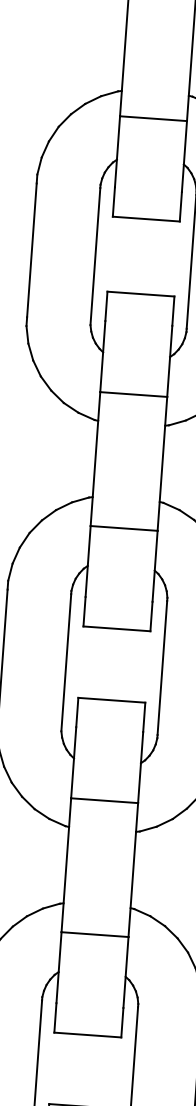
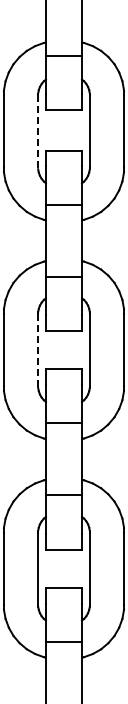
line: (96, 256) -> (38, 132), solid -> dashed
line: (67, 661) -> (38, 350), solid -> dashed

